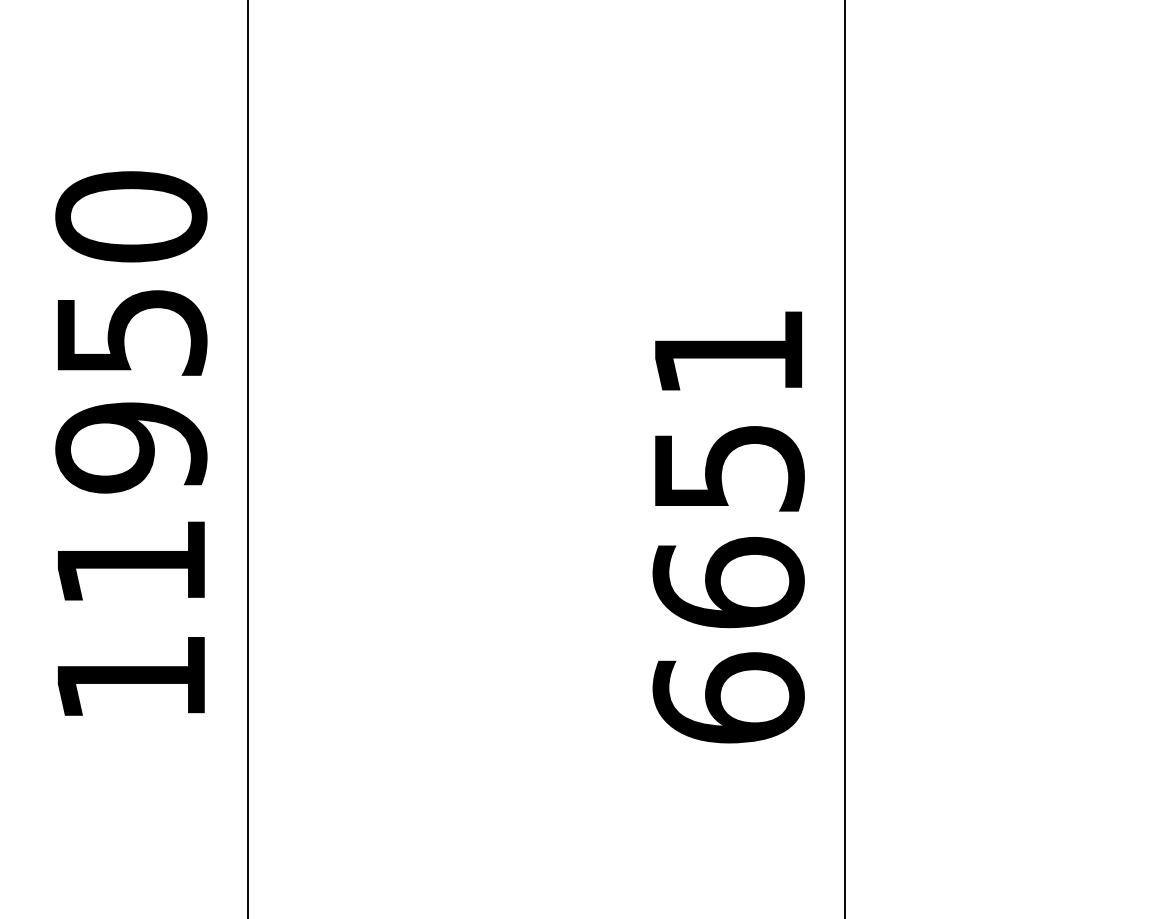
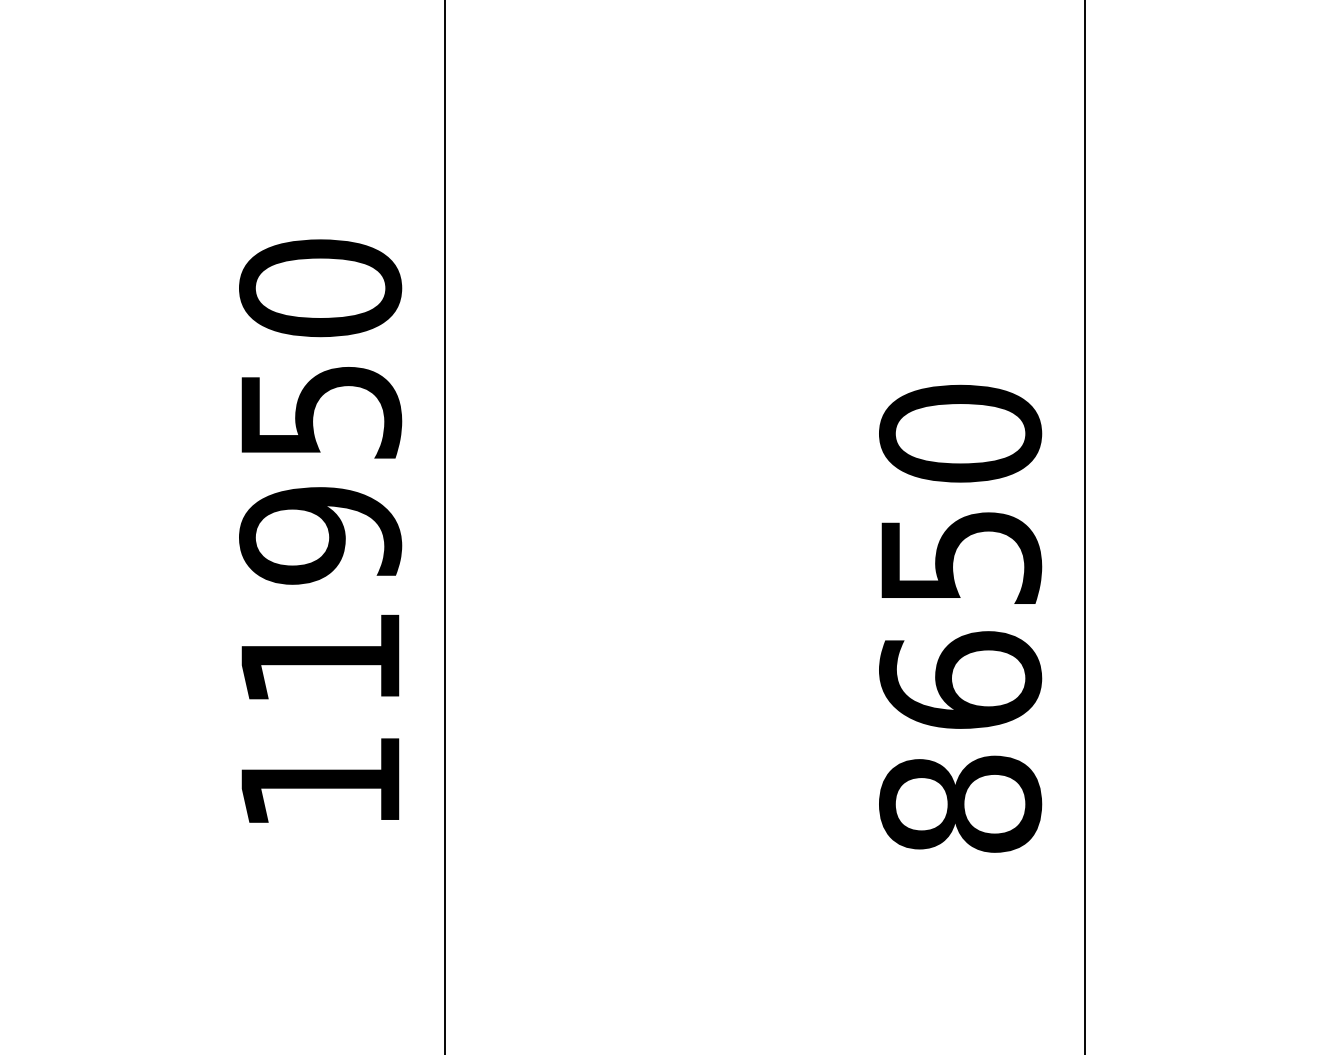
text: (728, 525) -> (960, 618), 6651 -> 8650

